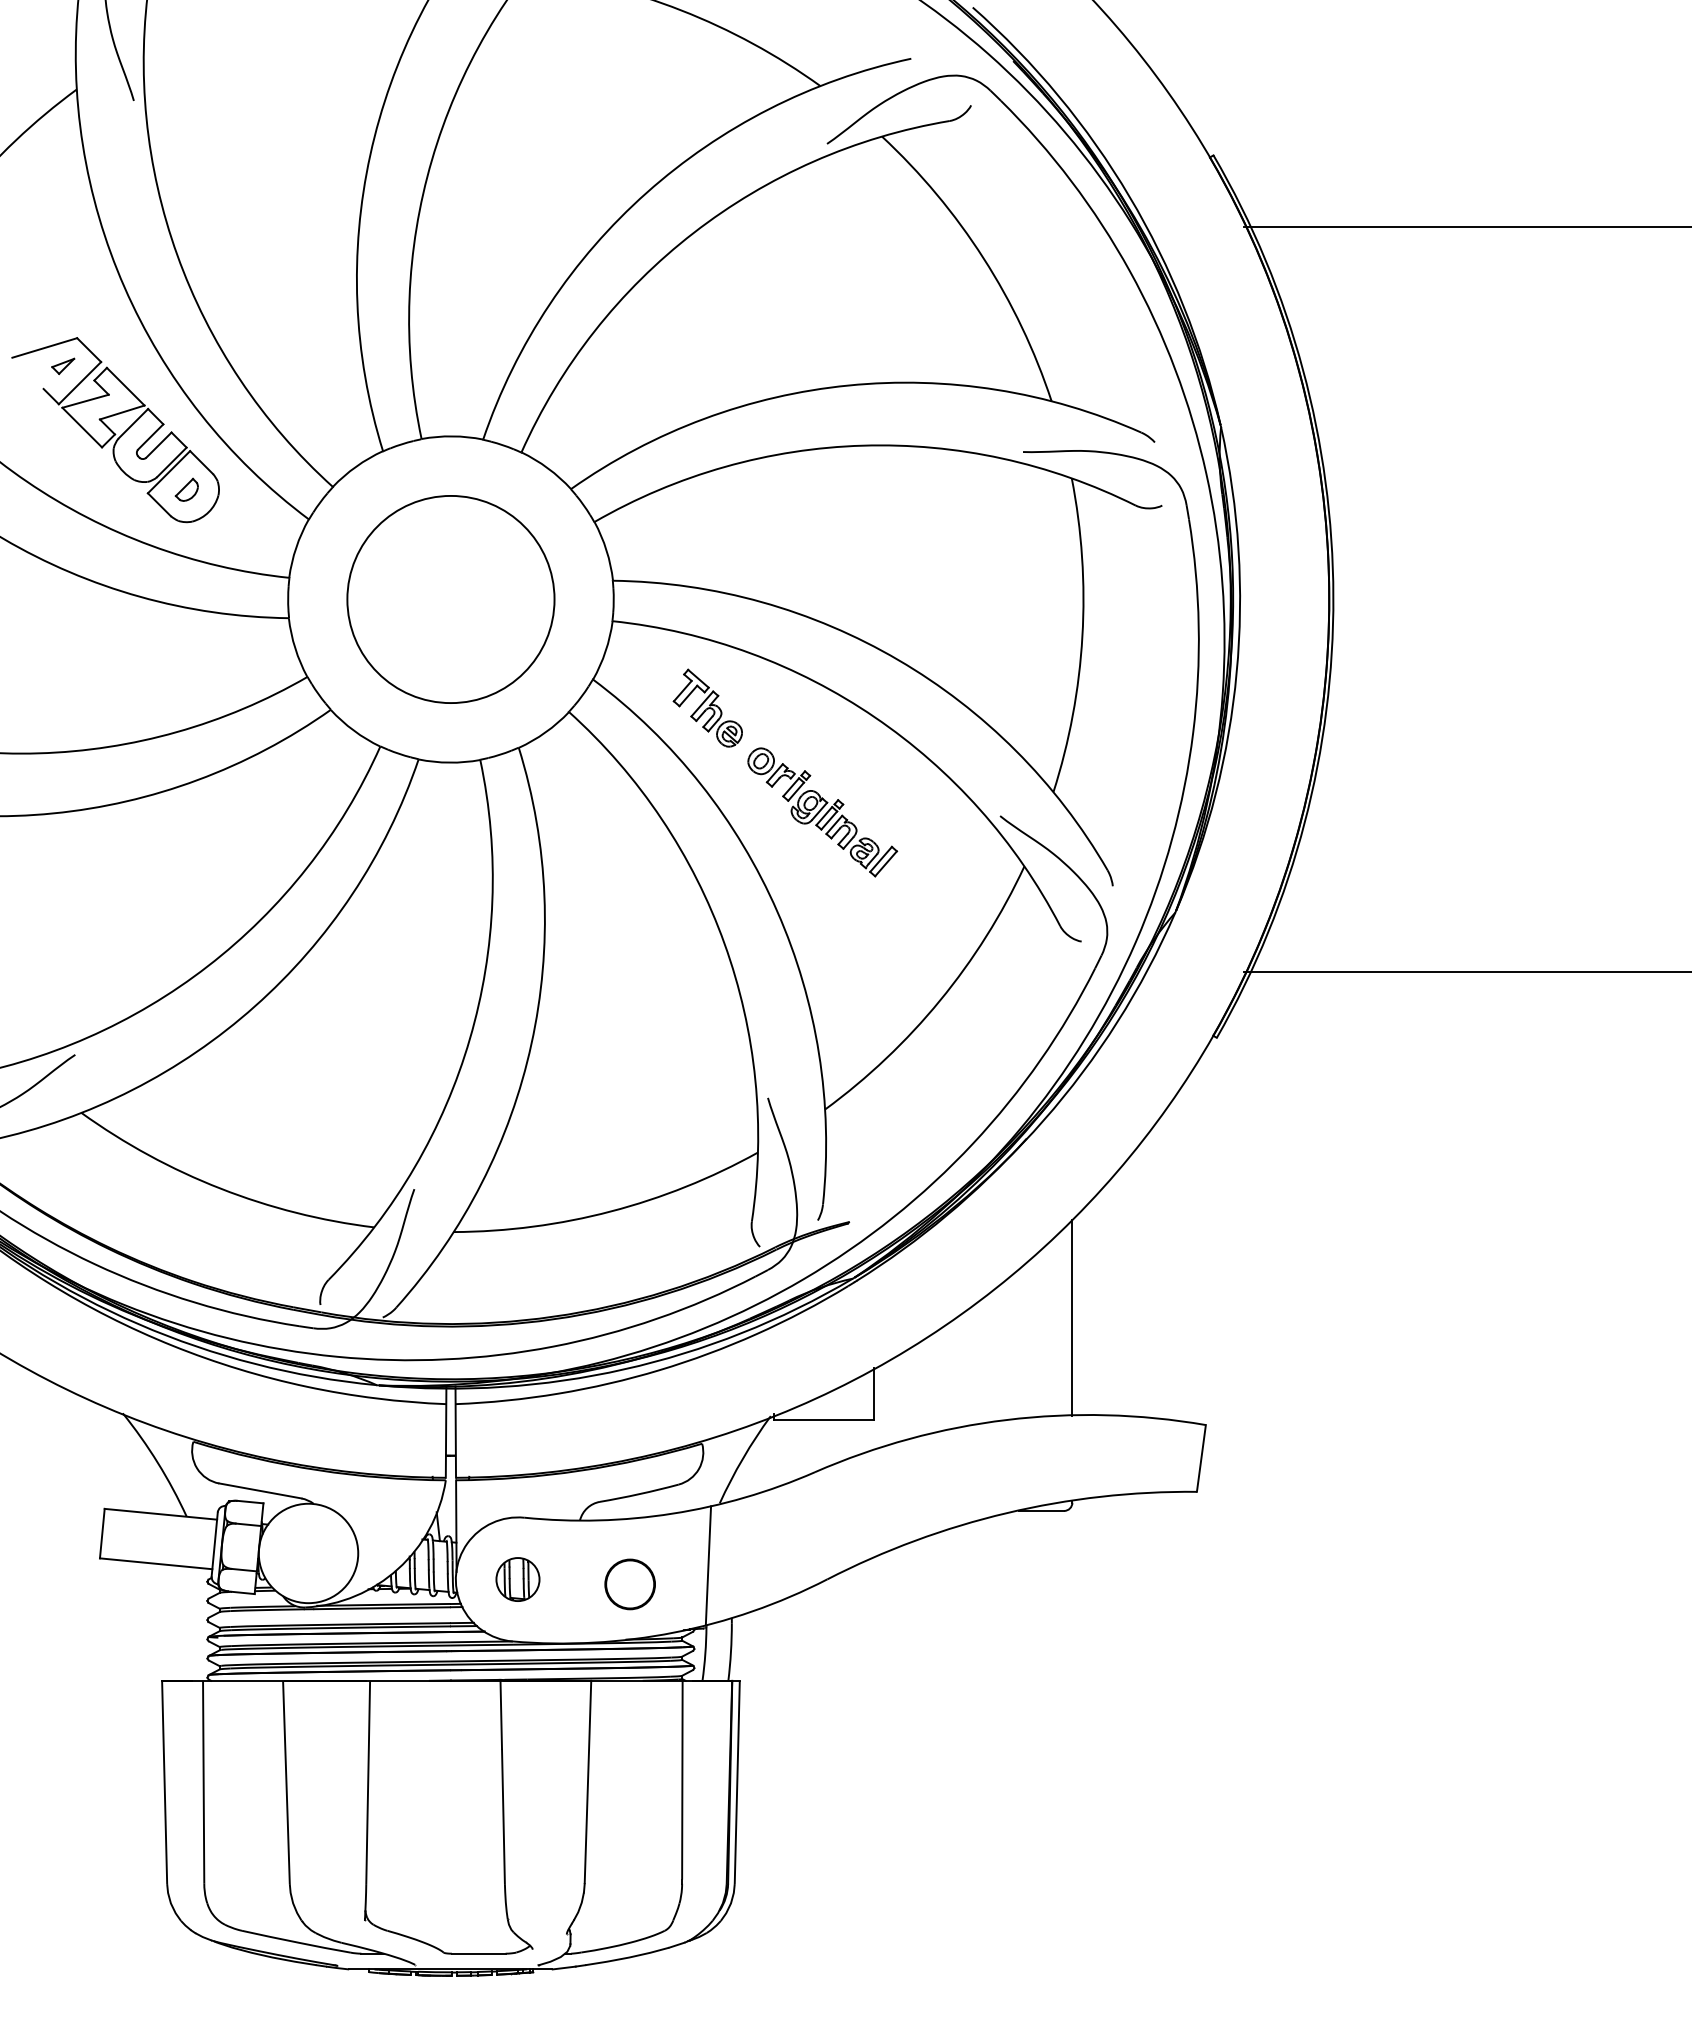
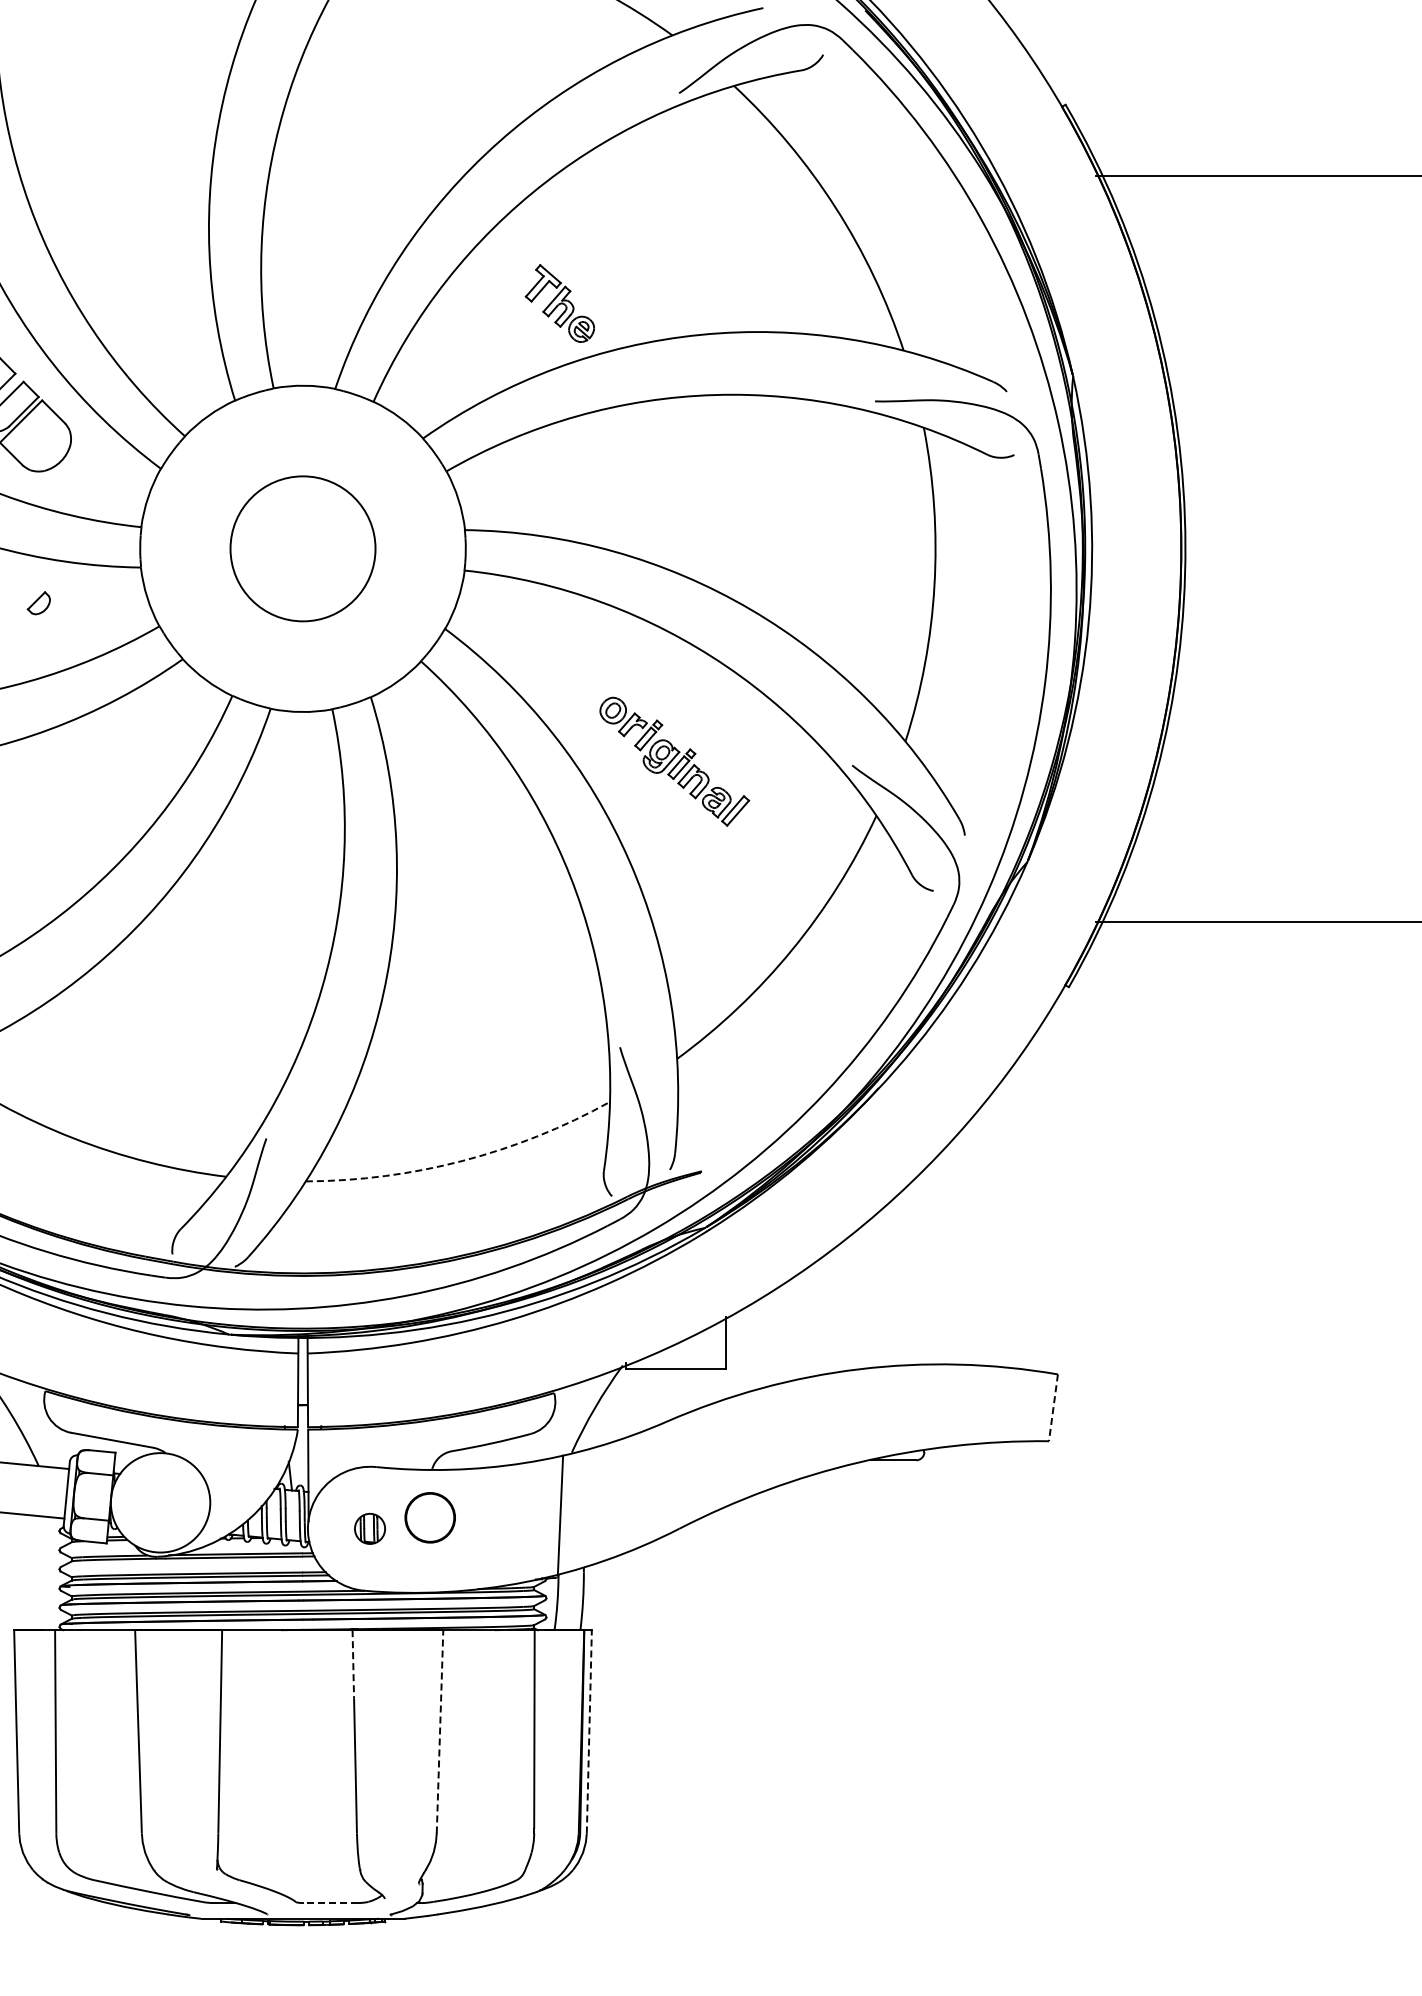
part: (186, 489) -> (38, 602), moved
circle: (450, 599) -> (302, 548), size x0.7
part: (707, 707) -> (559, 302), moved
arc: (610, 1211) -> (462, 1160), solid -> dashed
line: (1072, 1317) -> (924, 1266), removed
line: (1201, 1458) -> (1053, 1407), solid -> dashed
part: (517, 1579) -> (369, 1528), size x0.7
part: (629, 1584) -> (429, 1517), moved
line: (501, 1715) -> (353, 1664), solid -> dashed
line: (588, 1782) -> (440, 1731), solid -> dashed
line: (737, 1782) -> (589, 1731), solid -> dashed
line: (478, 1953) -> (330, 1902), solid -> dashed

